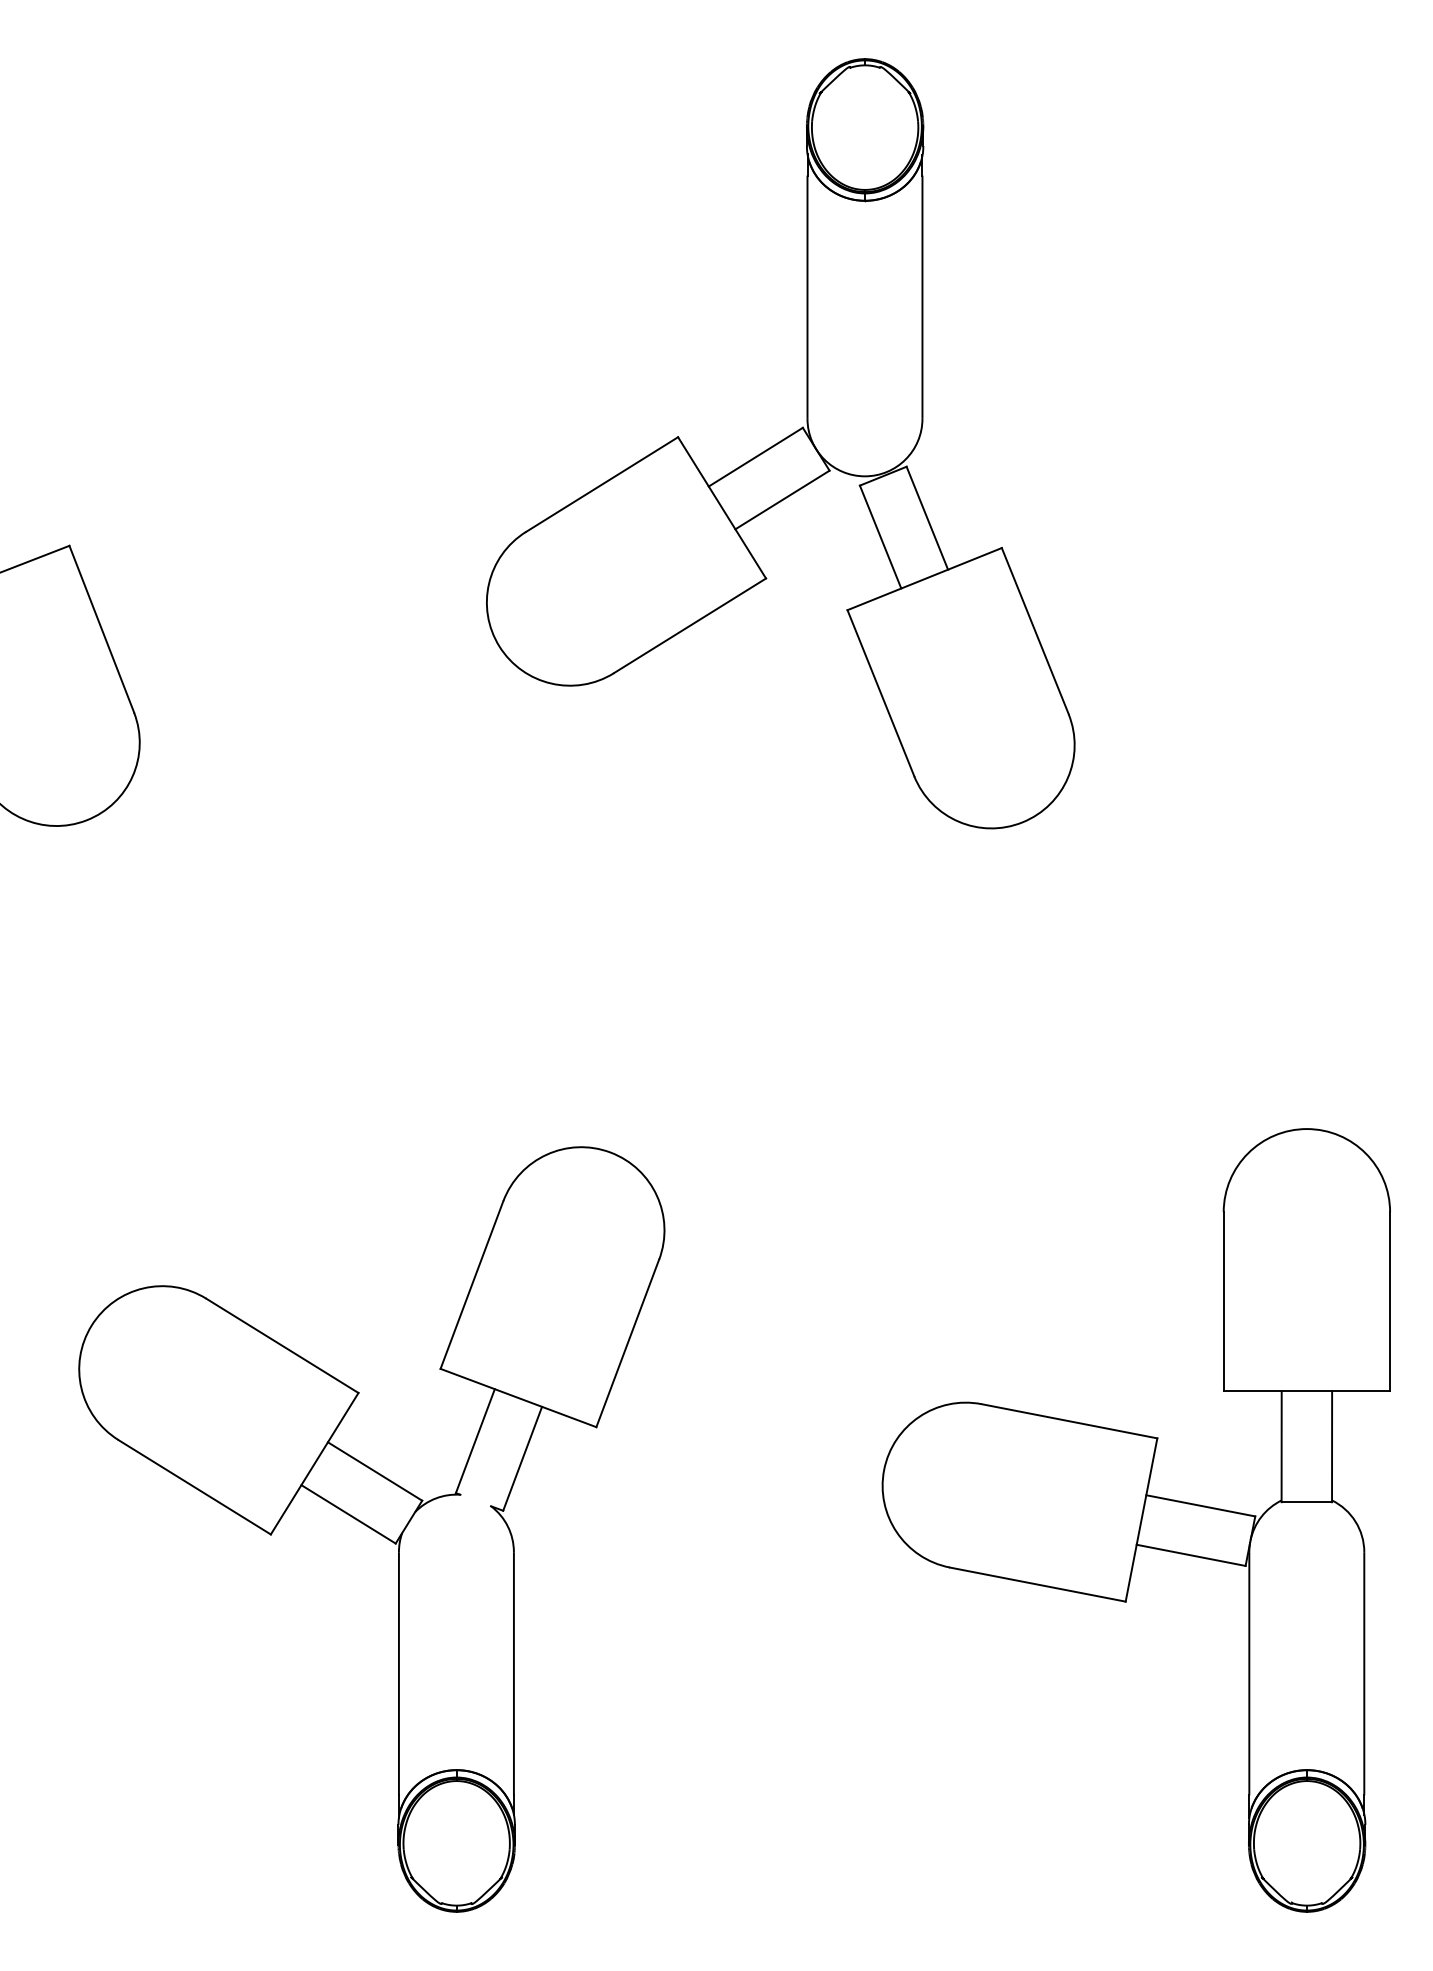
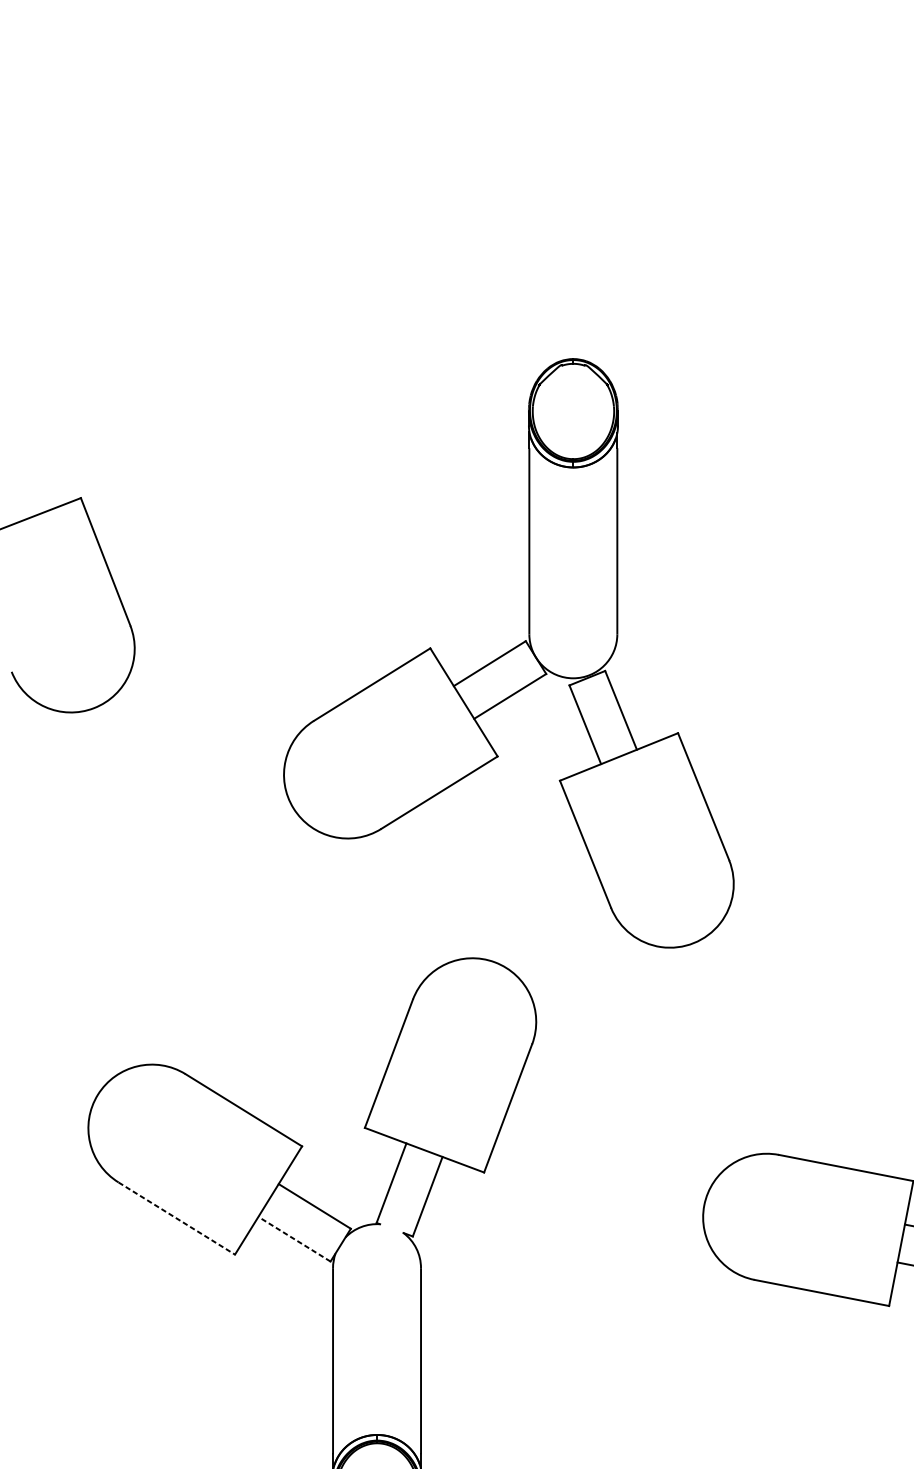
part: (780, 443) -> (508, 653), moved
line: (194, 1487) -> (176, 1218), solid -> dashed
line: (348, 1514) -> (294, 1239), solid -> dashed

